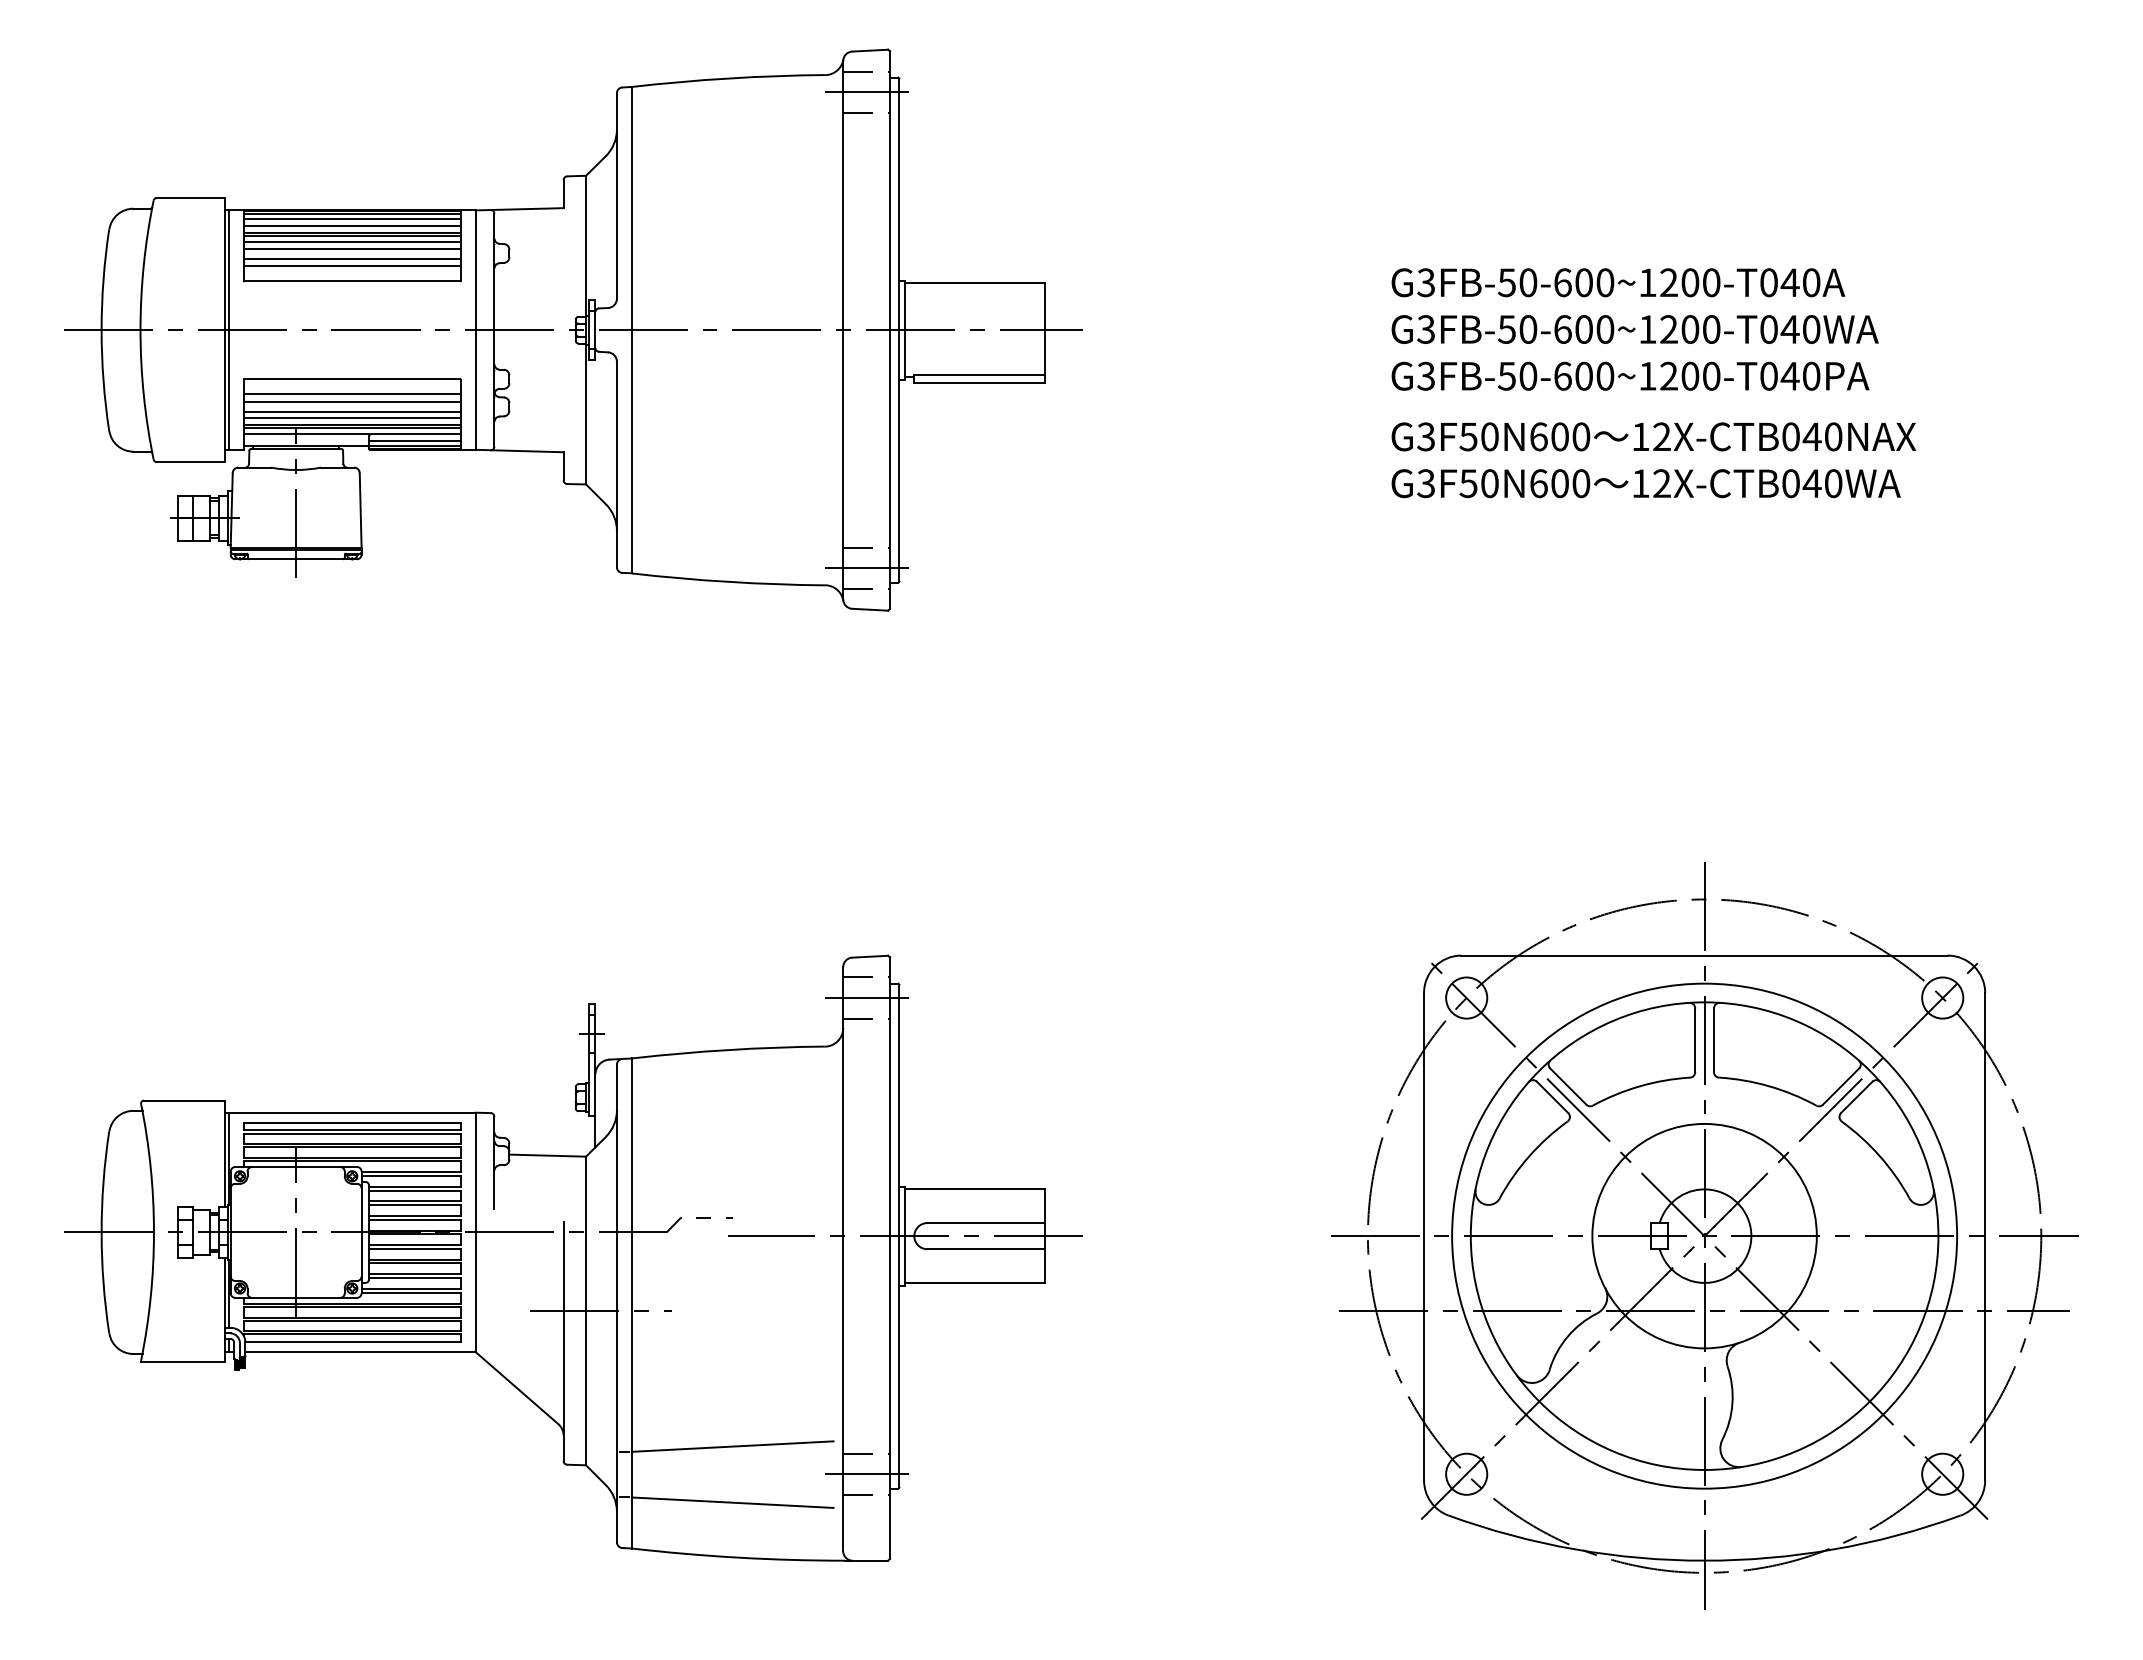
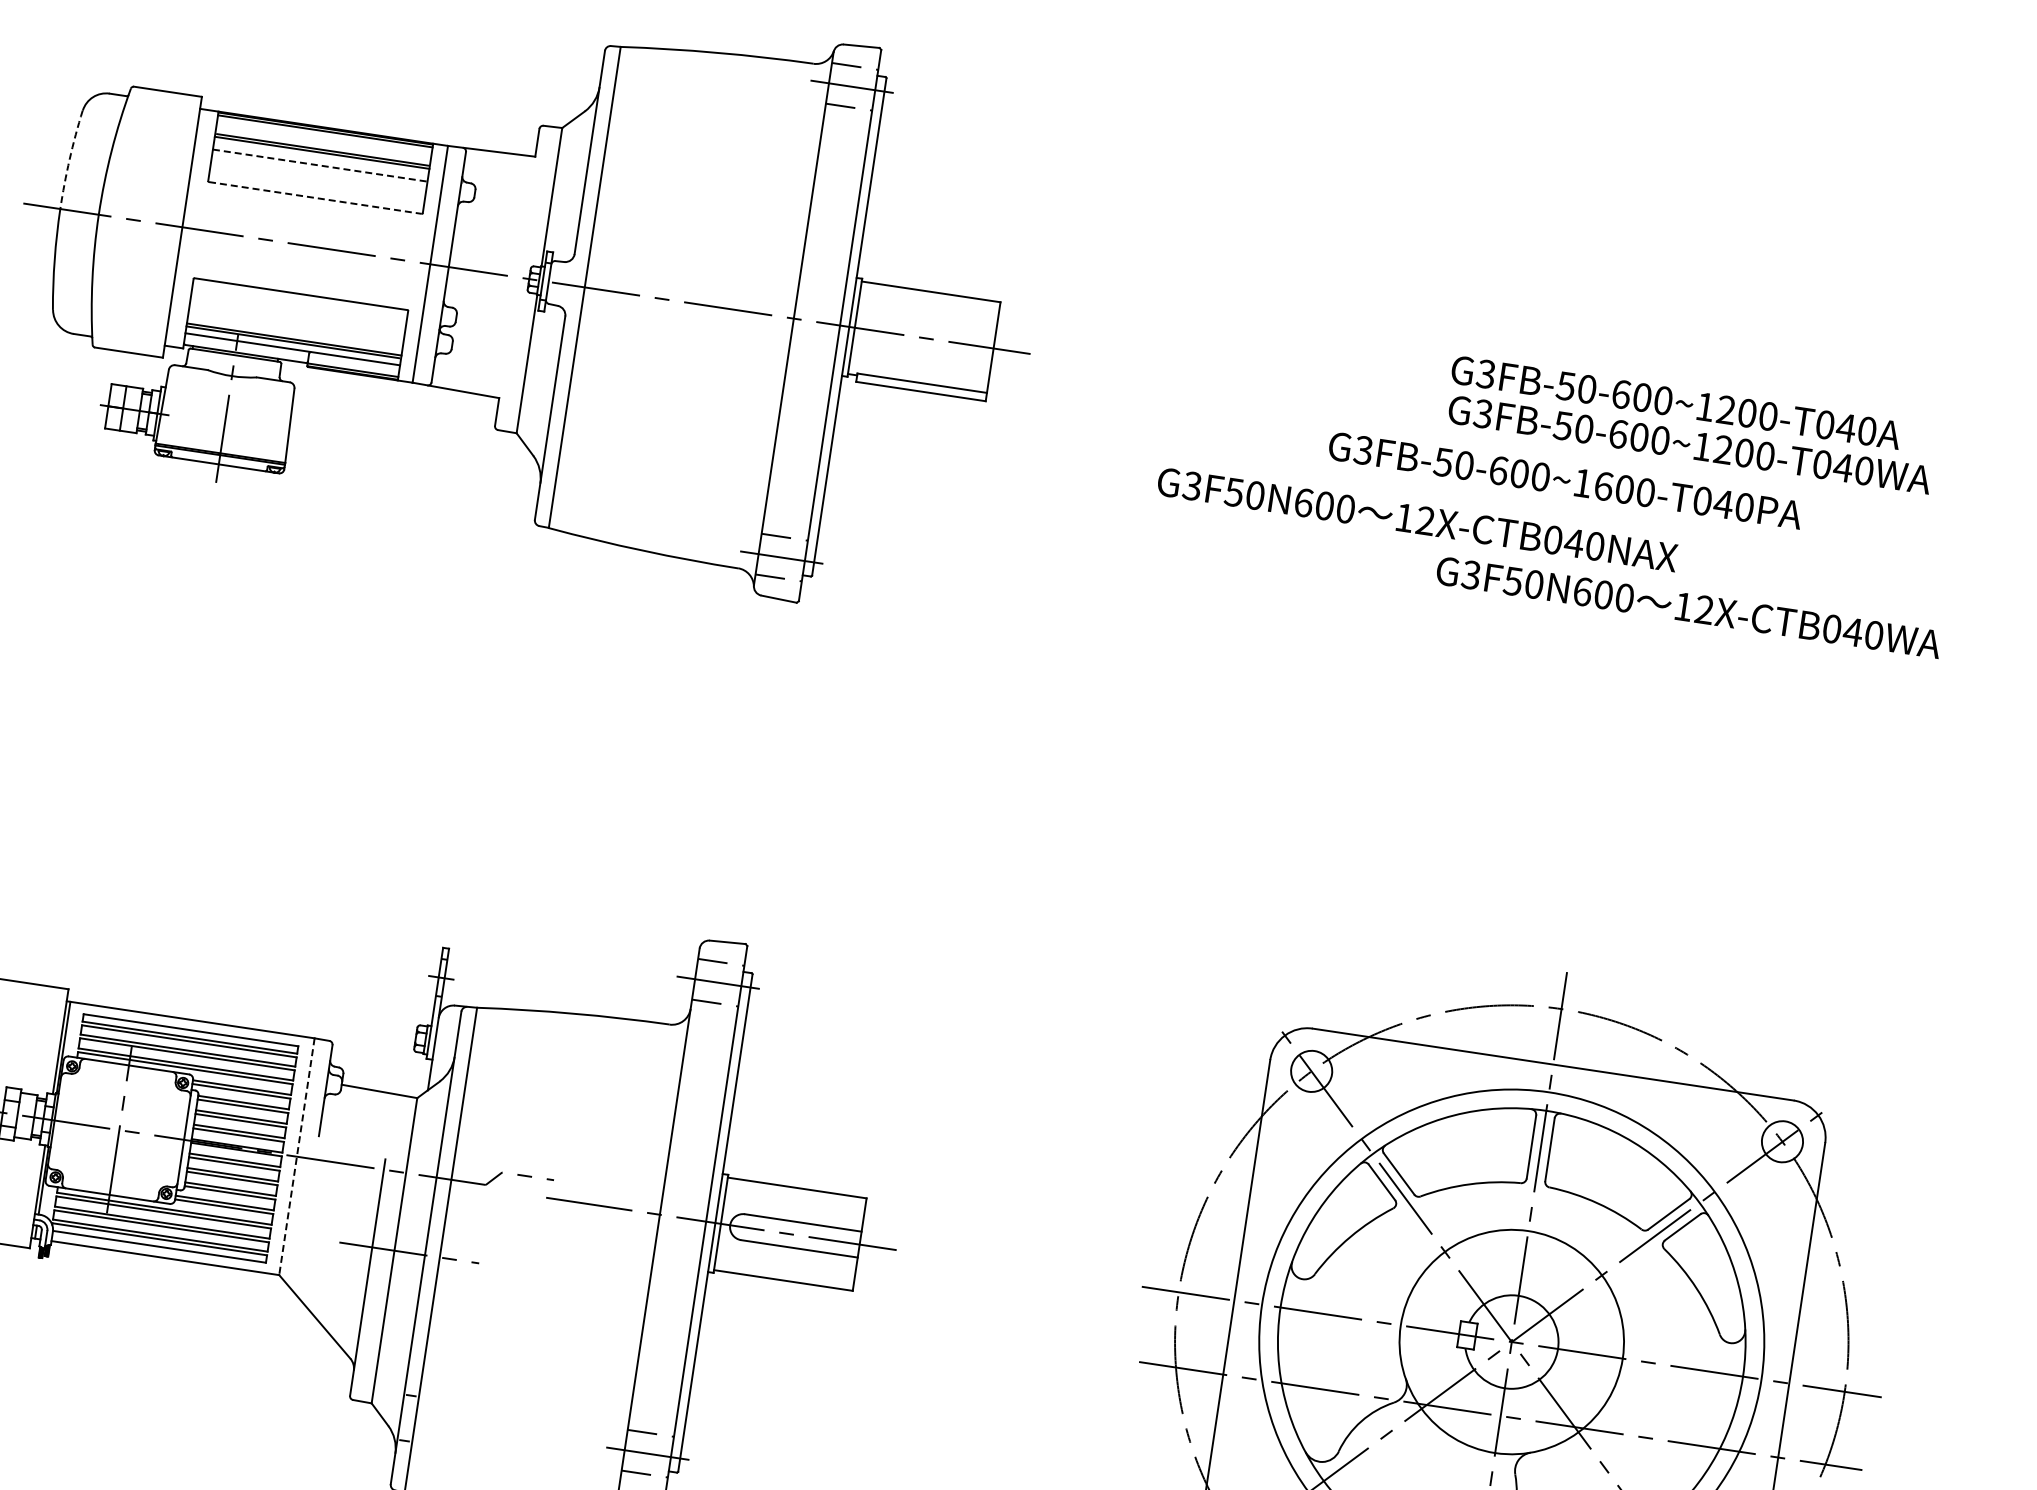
line: (351, 219) -> (323, 136), removed
line: (351, 225) -> (322, 142), removed
line: (351, 242) -> (320, 159), removed
line: (352, 248) -> (320, 165), solid -> dashed
line: (351, 258) -> (318, 175), removed
line: (351, 266) -> (316, 183), removed
arc: (103, 279) -> (69, 159), solid -> dashed
line: (352, 281) -> (315, 198), solid -> dashed
text: (1618, 282) -> (1676, 402), moved
line: (228, 329) -> (185, 227), removed
text: (1634, 329) -> (1689, 444), moved
text: (1669, 375) -> (1604, 485), G3FB-50-600~1200-T040PA -> G3FB-50-600~1600-T040PA
line: (351, 394) -> (297, 309), removed
line: (350, 401) -> (295, 316), removed
line: (351, 411) -> (295, 326), removed
line: (350, 418) -> (293, 333), removed
text: (1653, 436) -> (1417, 519), moved
line: (414, 441) -> (353, 365), removed
text: (1645, 483) -> (1688, 607), moved
line: (475, 1232) -> (296, 1156), solid -> dashed
line: (732, 1446) -> (519, 1406), removed
line: (732, 1502) -> (510, 1461), removed

